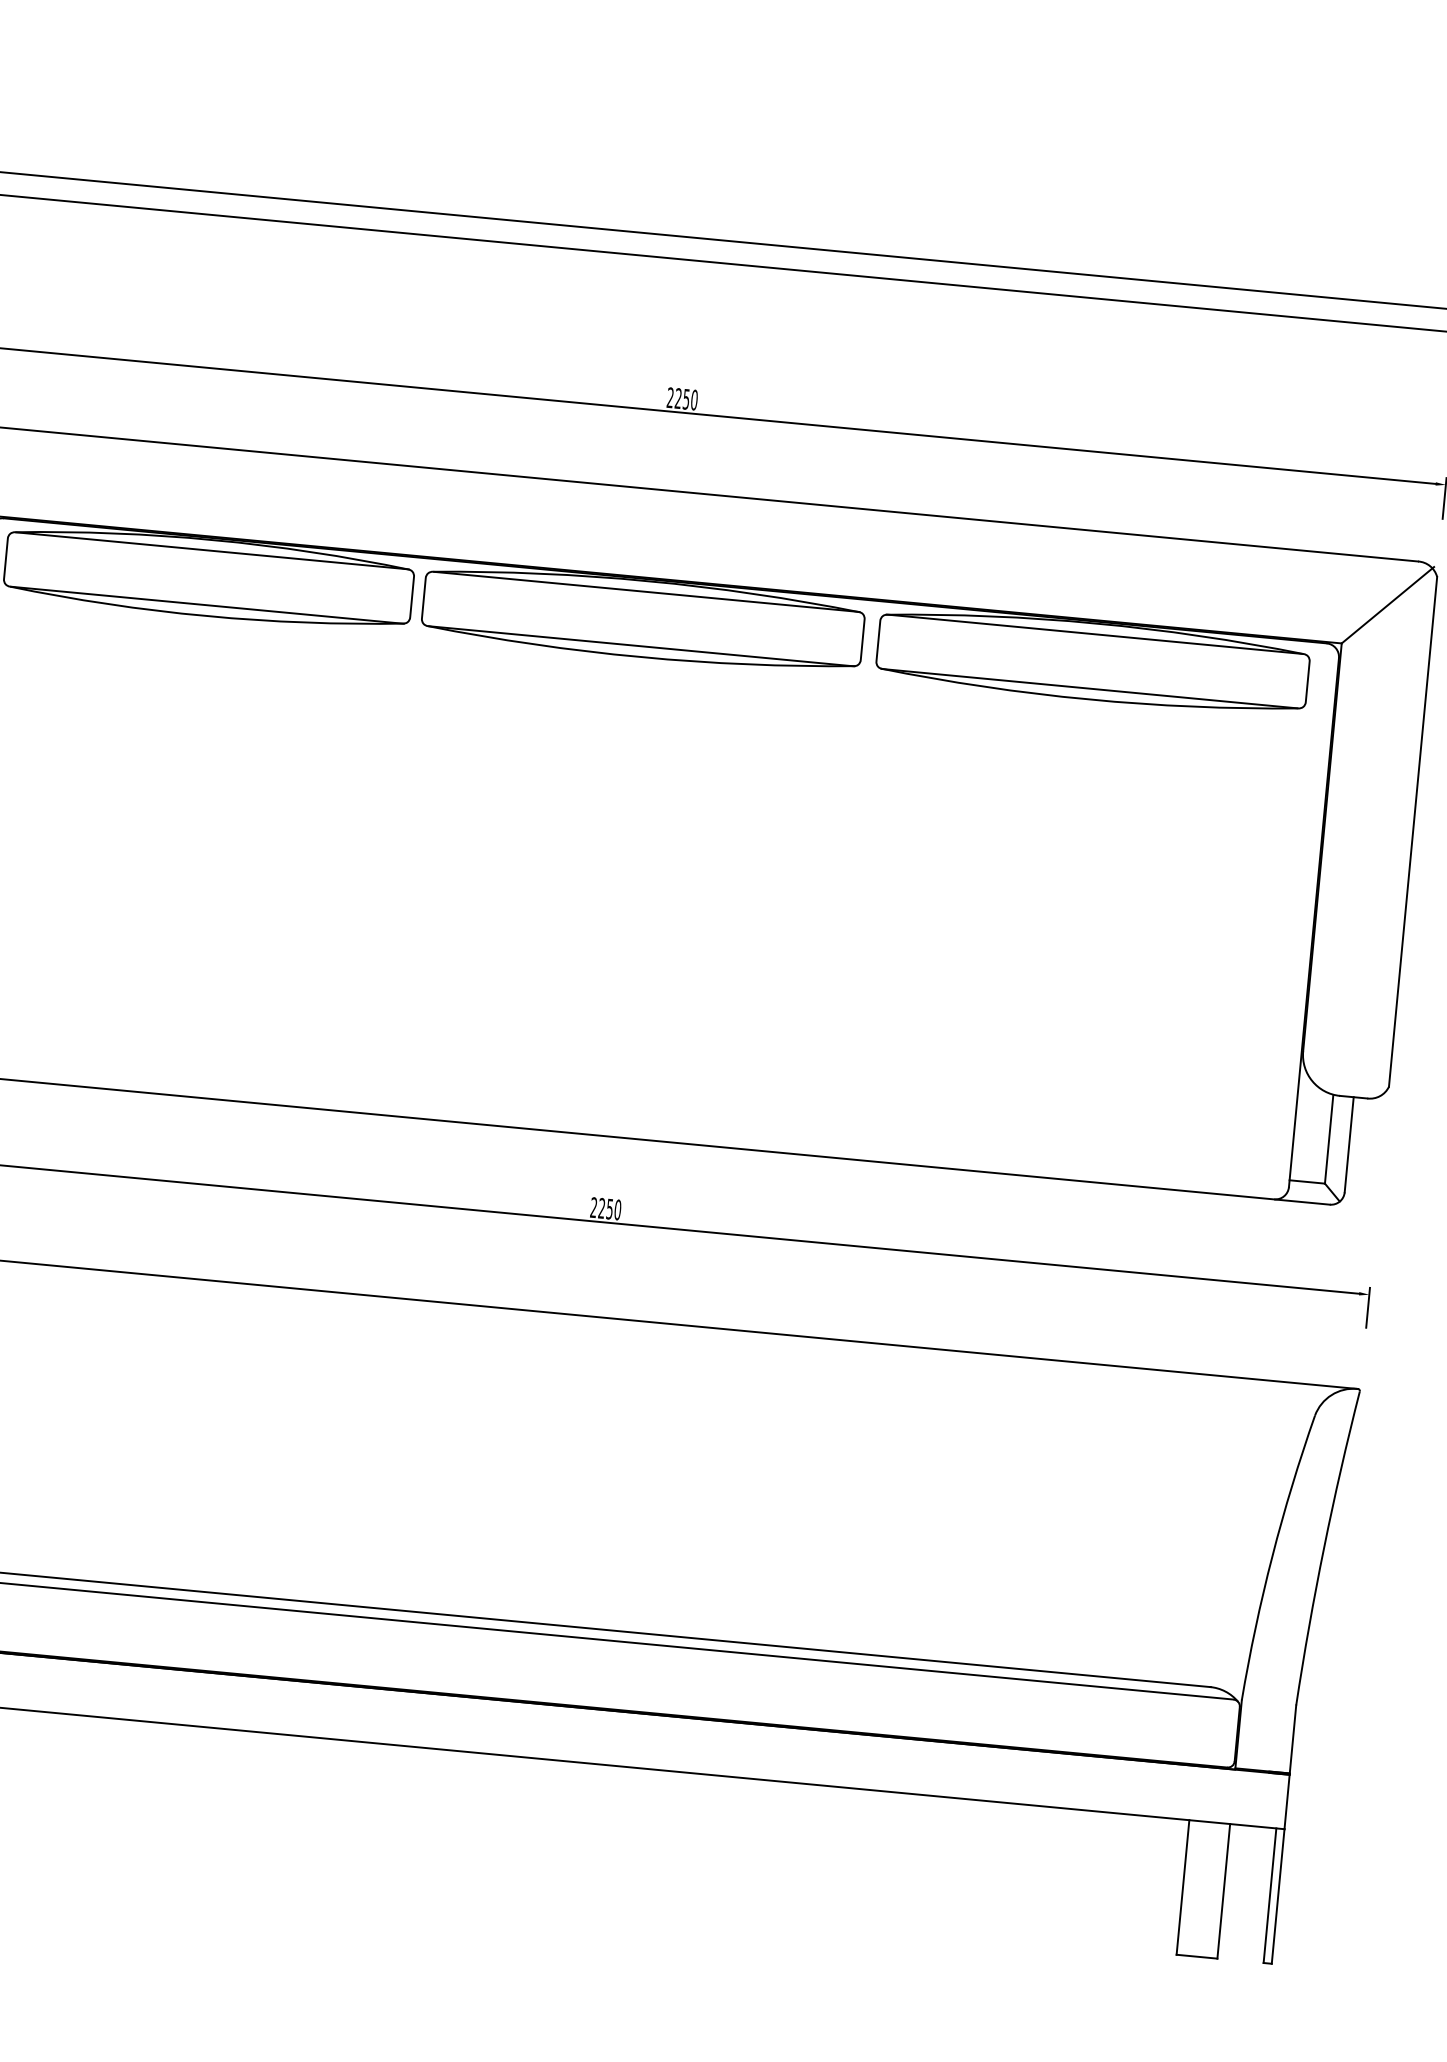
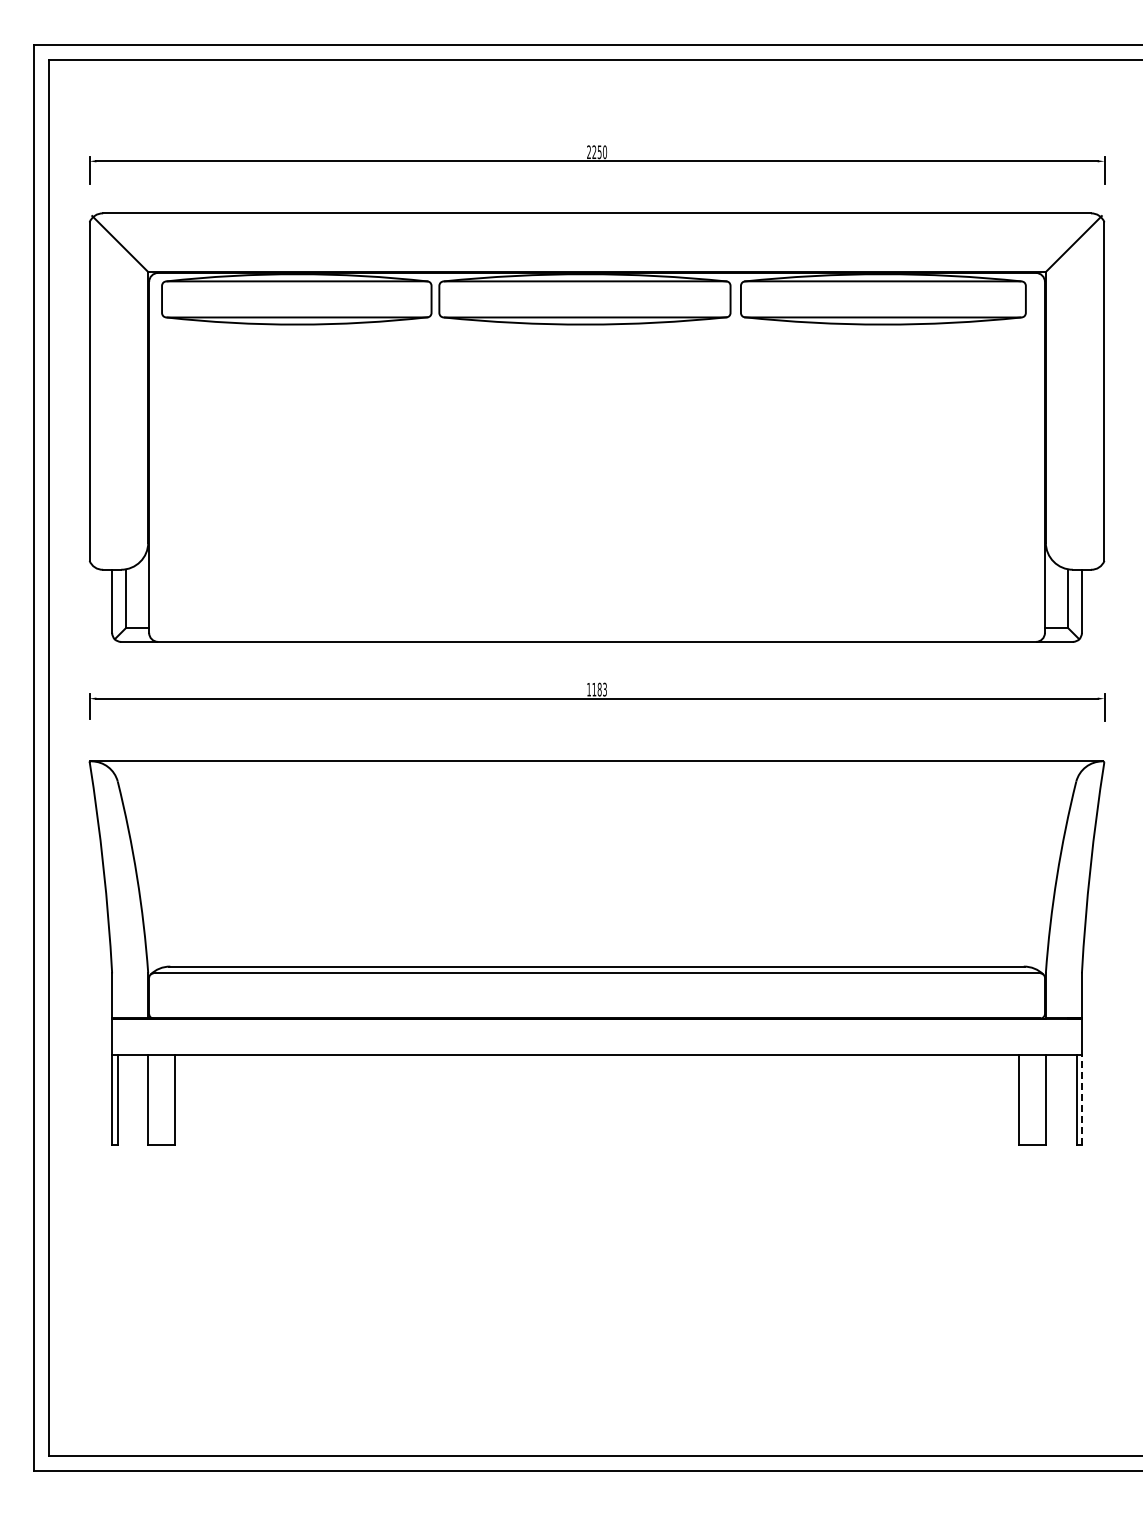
text: (606, 1208) -> (597, 689), 2250 -> 1183
line: (1277, 1896) -> (1081, 1100), solid -> dashed

